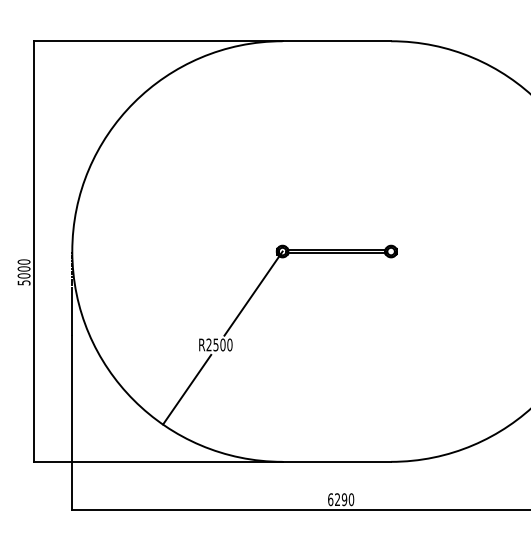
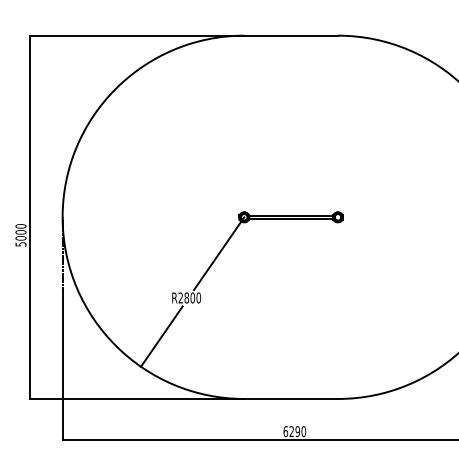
text: (215, 344) -> (186, 297), R2500 -> R2800

